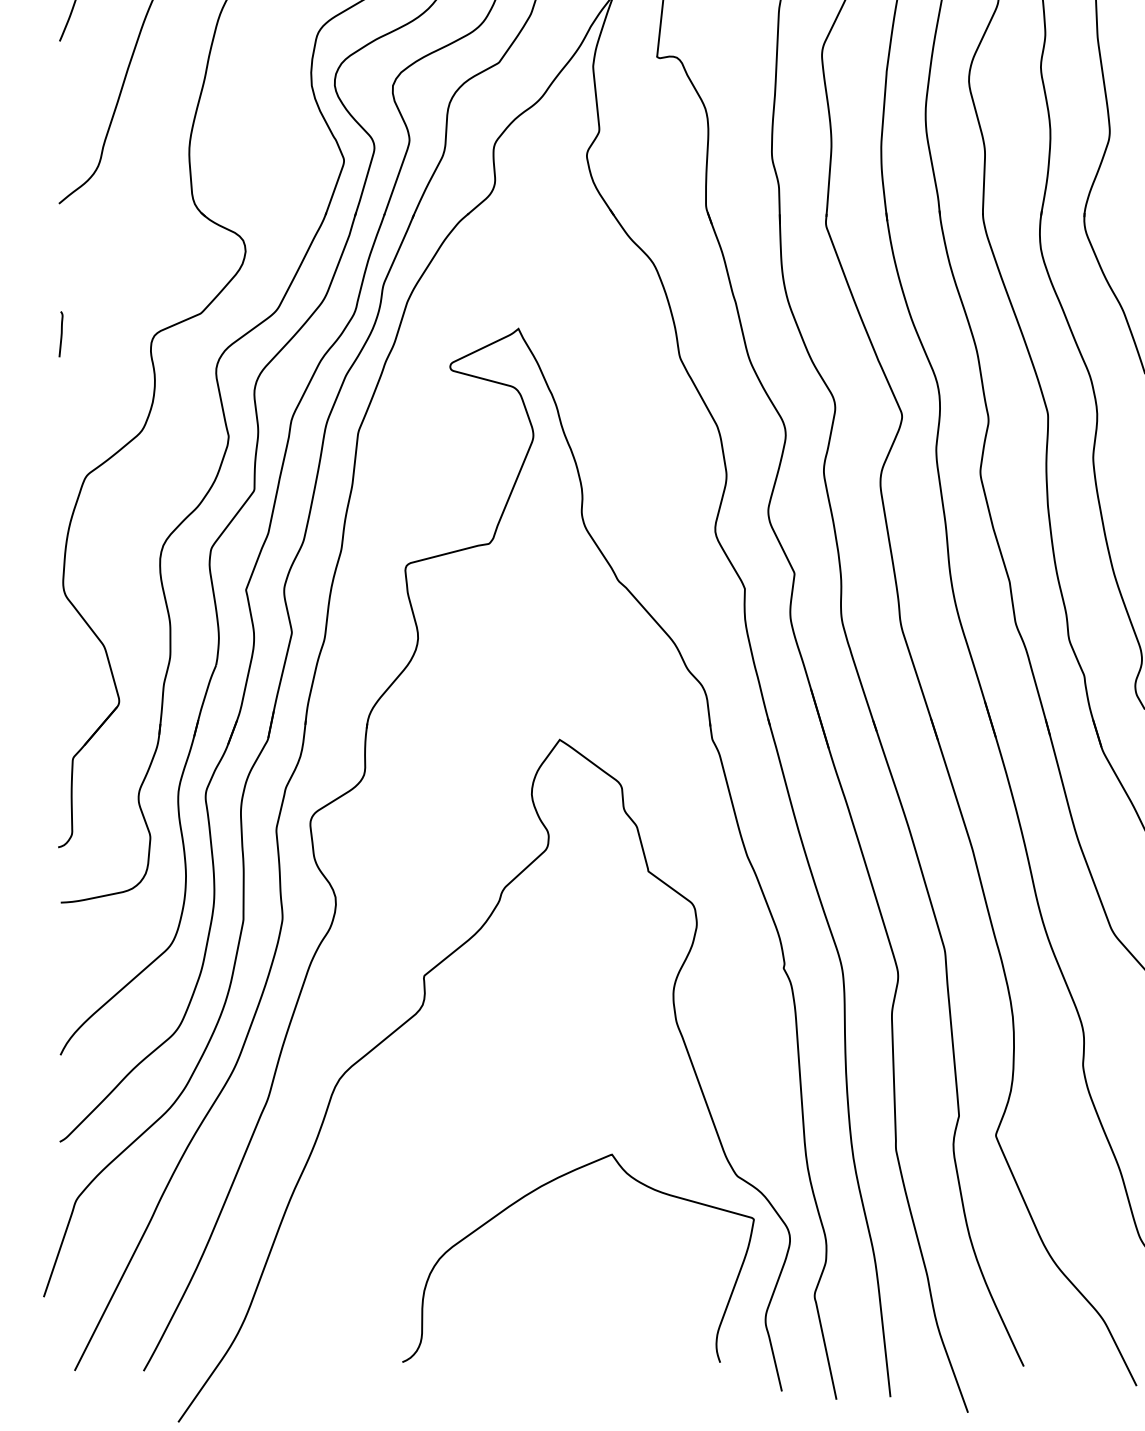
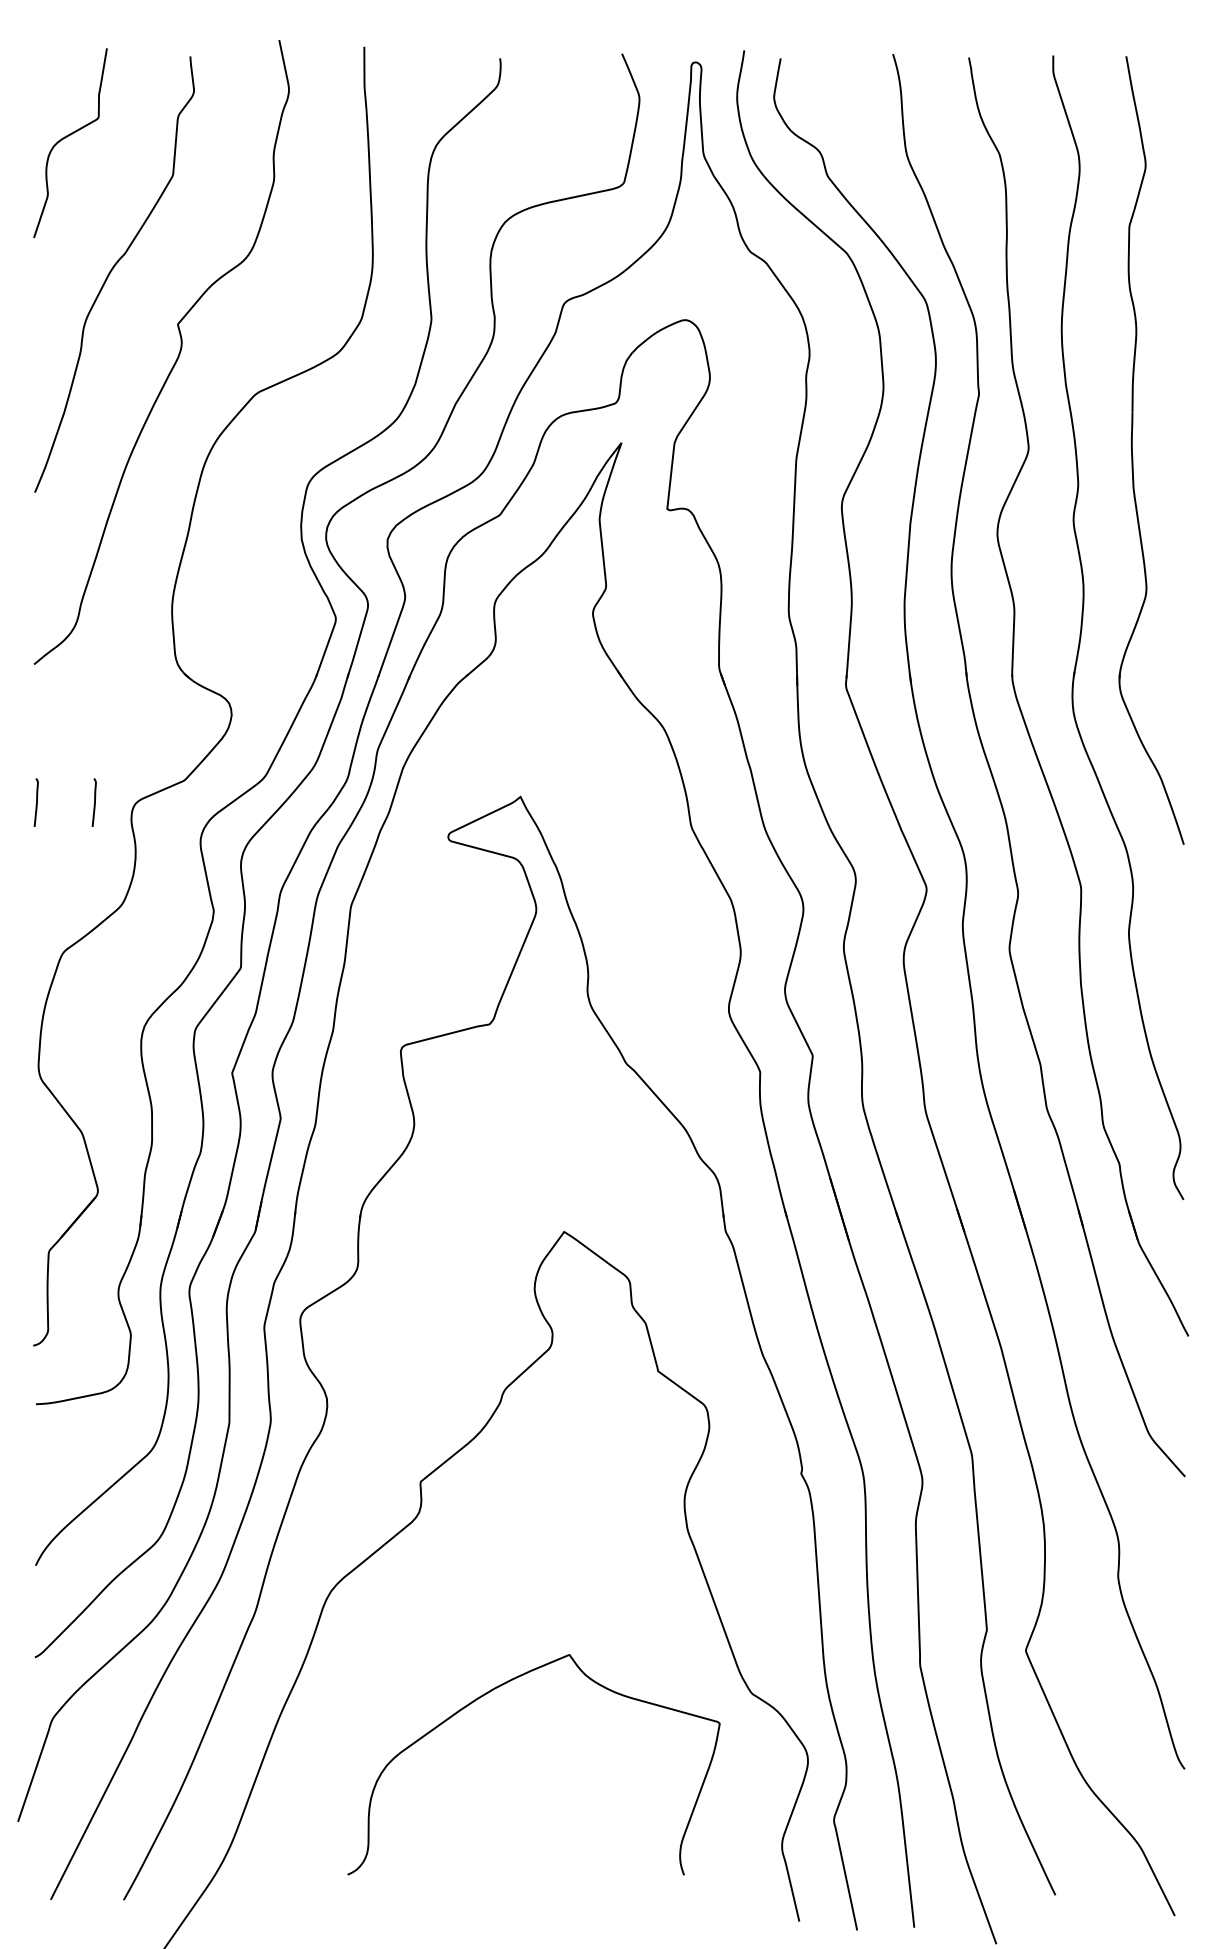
curve: (116, 334) -> (94, 802), added
curve: (537, 1190) -> (490, 1692), moved

